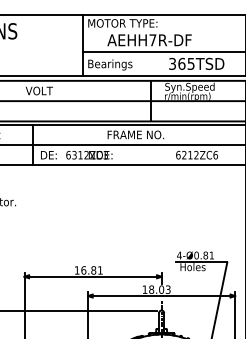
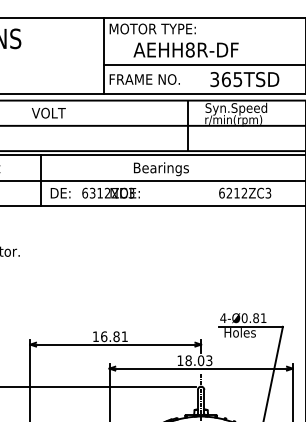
text: (152, 39) -> (189, 49), AEHH7R-DF -> AEHH8R-DF
text: (116, 64) -> (145, 80), Bearings -> FRAME NO.
text: (136, 136) -> (169, 169), FRAME NO. -> Bearings
text: (215, 154) -> (268, 192), 6212ZC6 -> 6212ZC3

